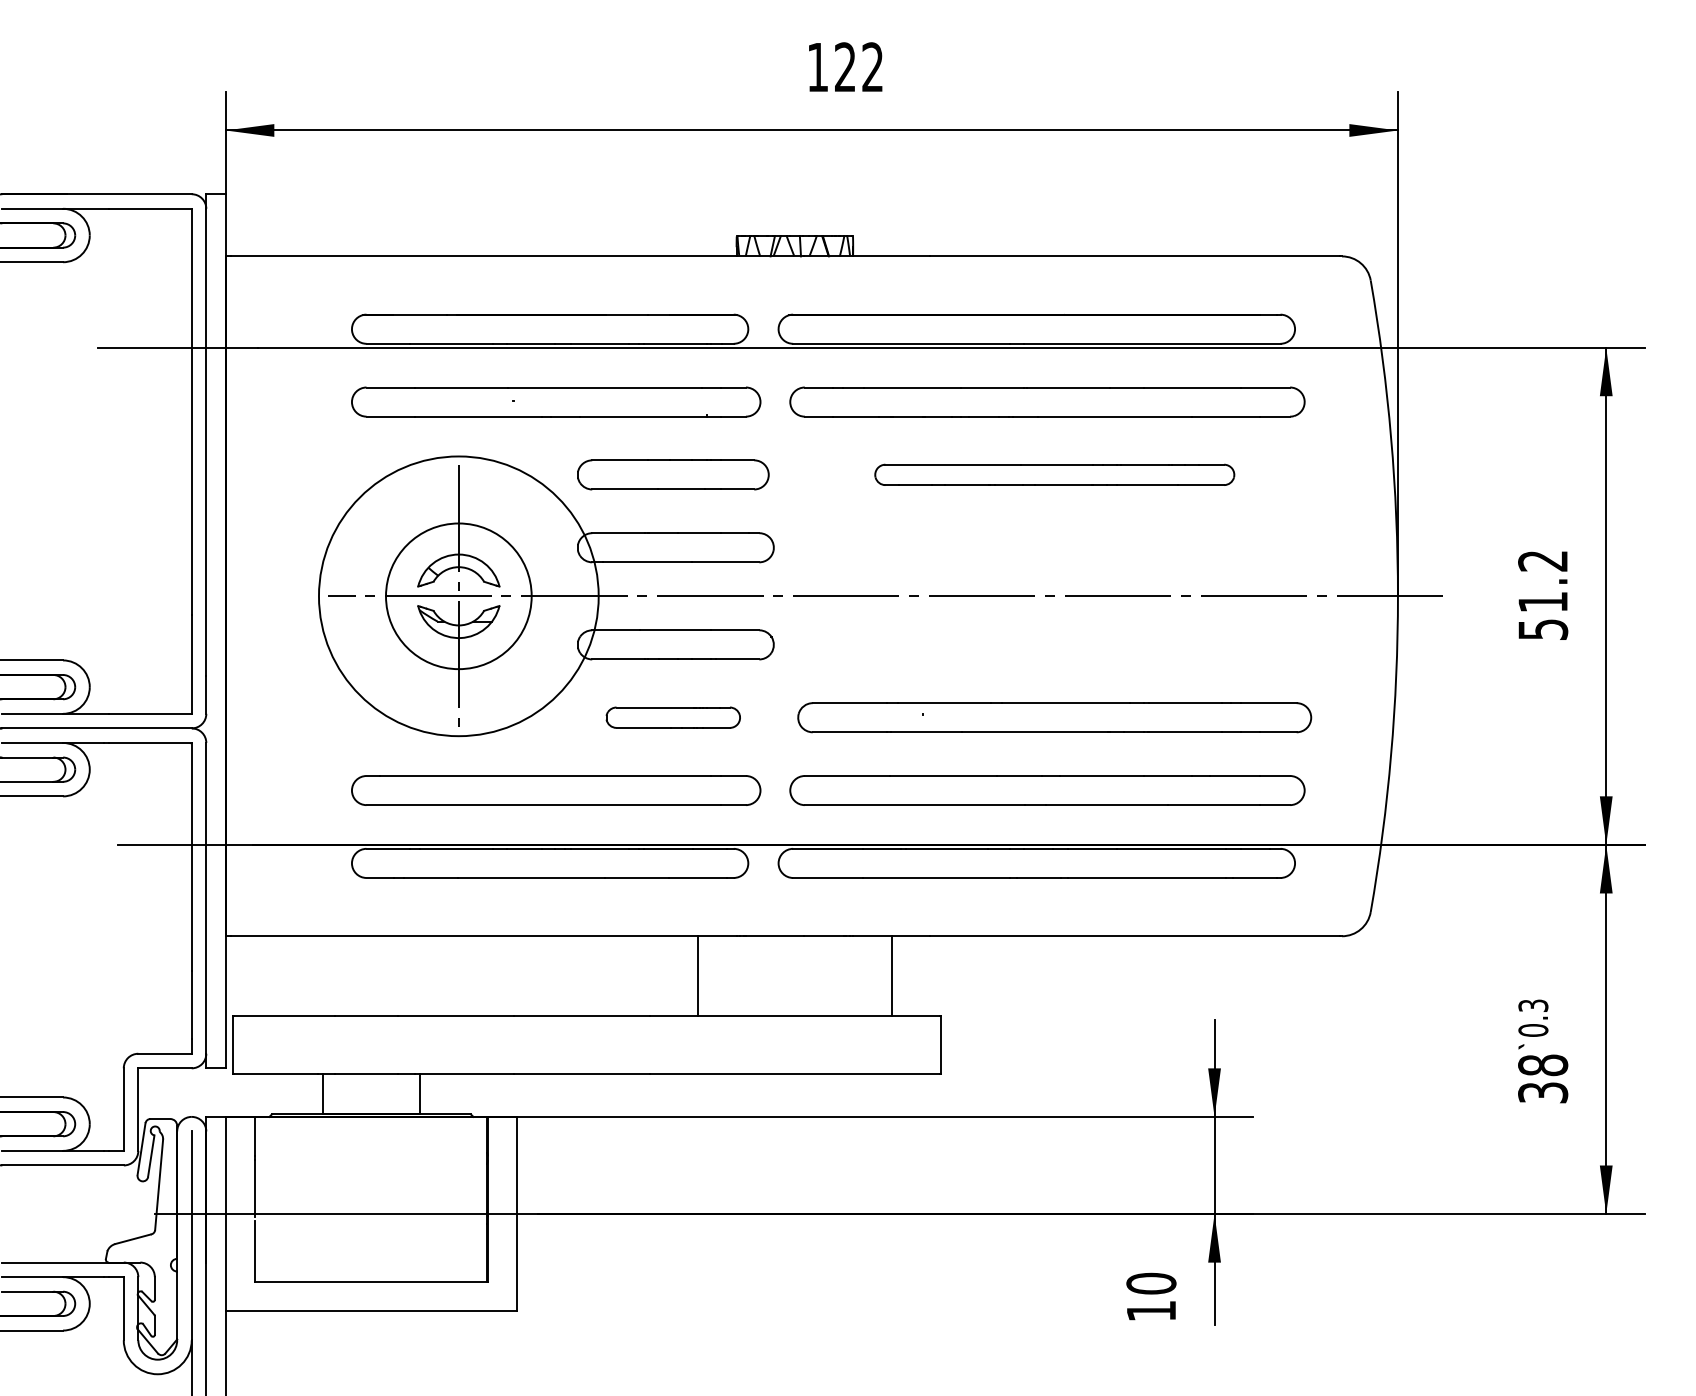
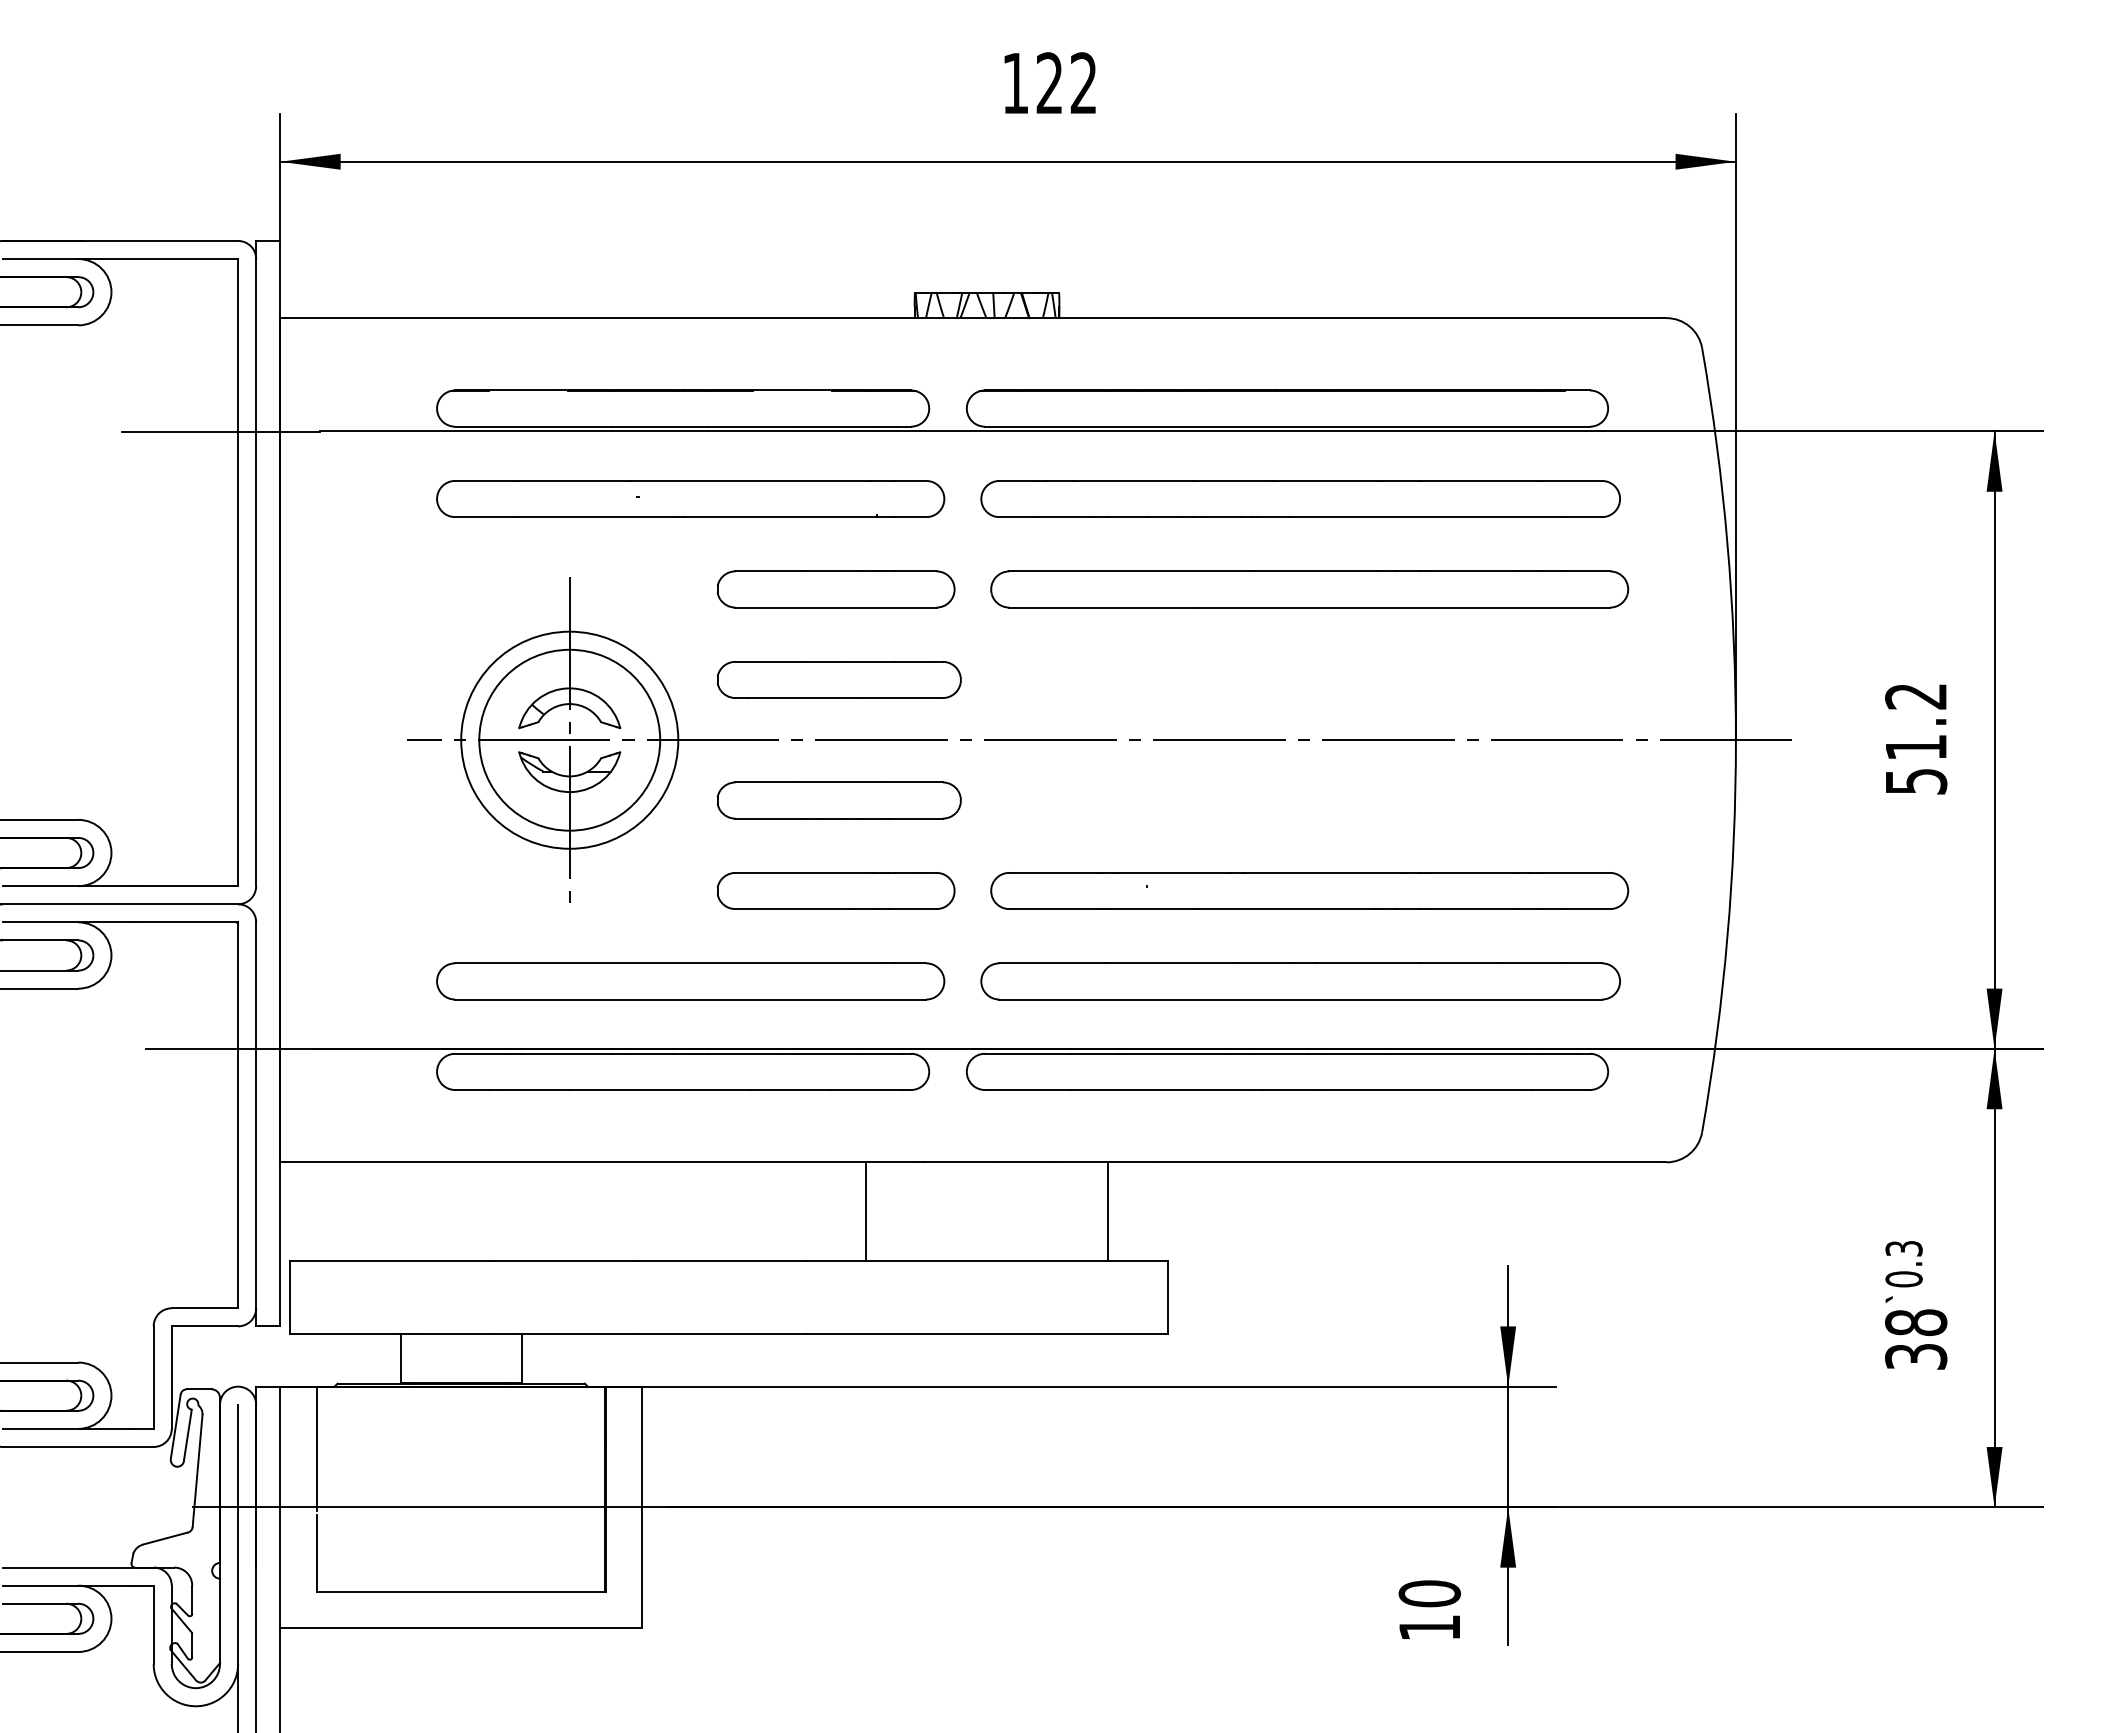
part: (1054, 474) -> (1309, 589), size x1.43
circle: (458, 595) -> (569, 739), size x0.62
part: (672, 717) -> (835, 890), size x1.43

